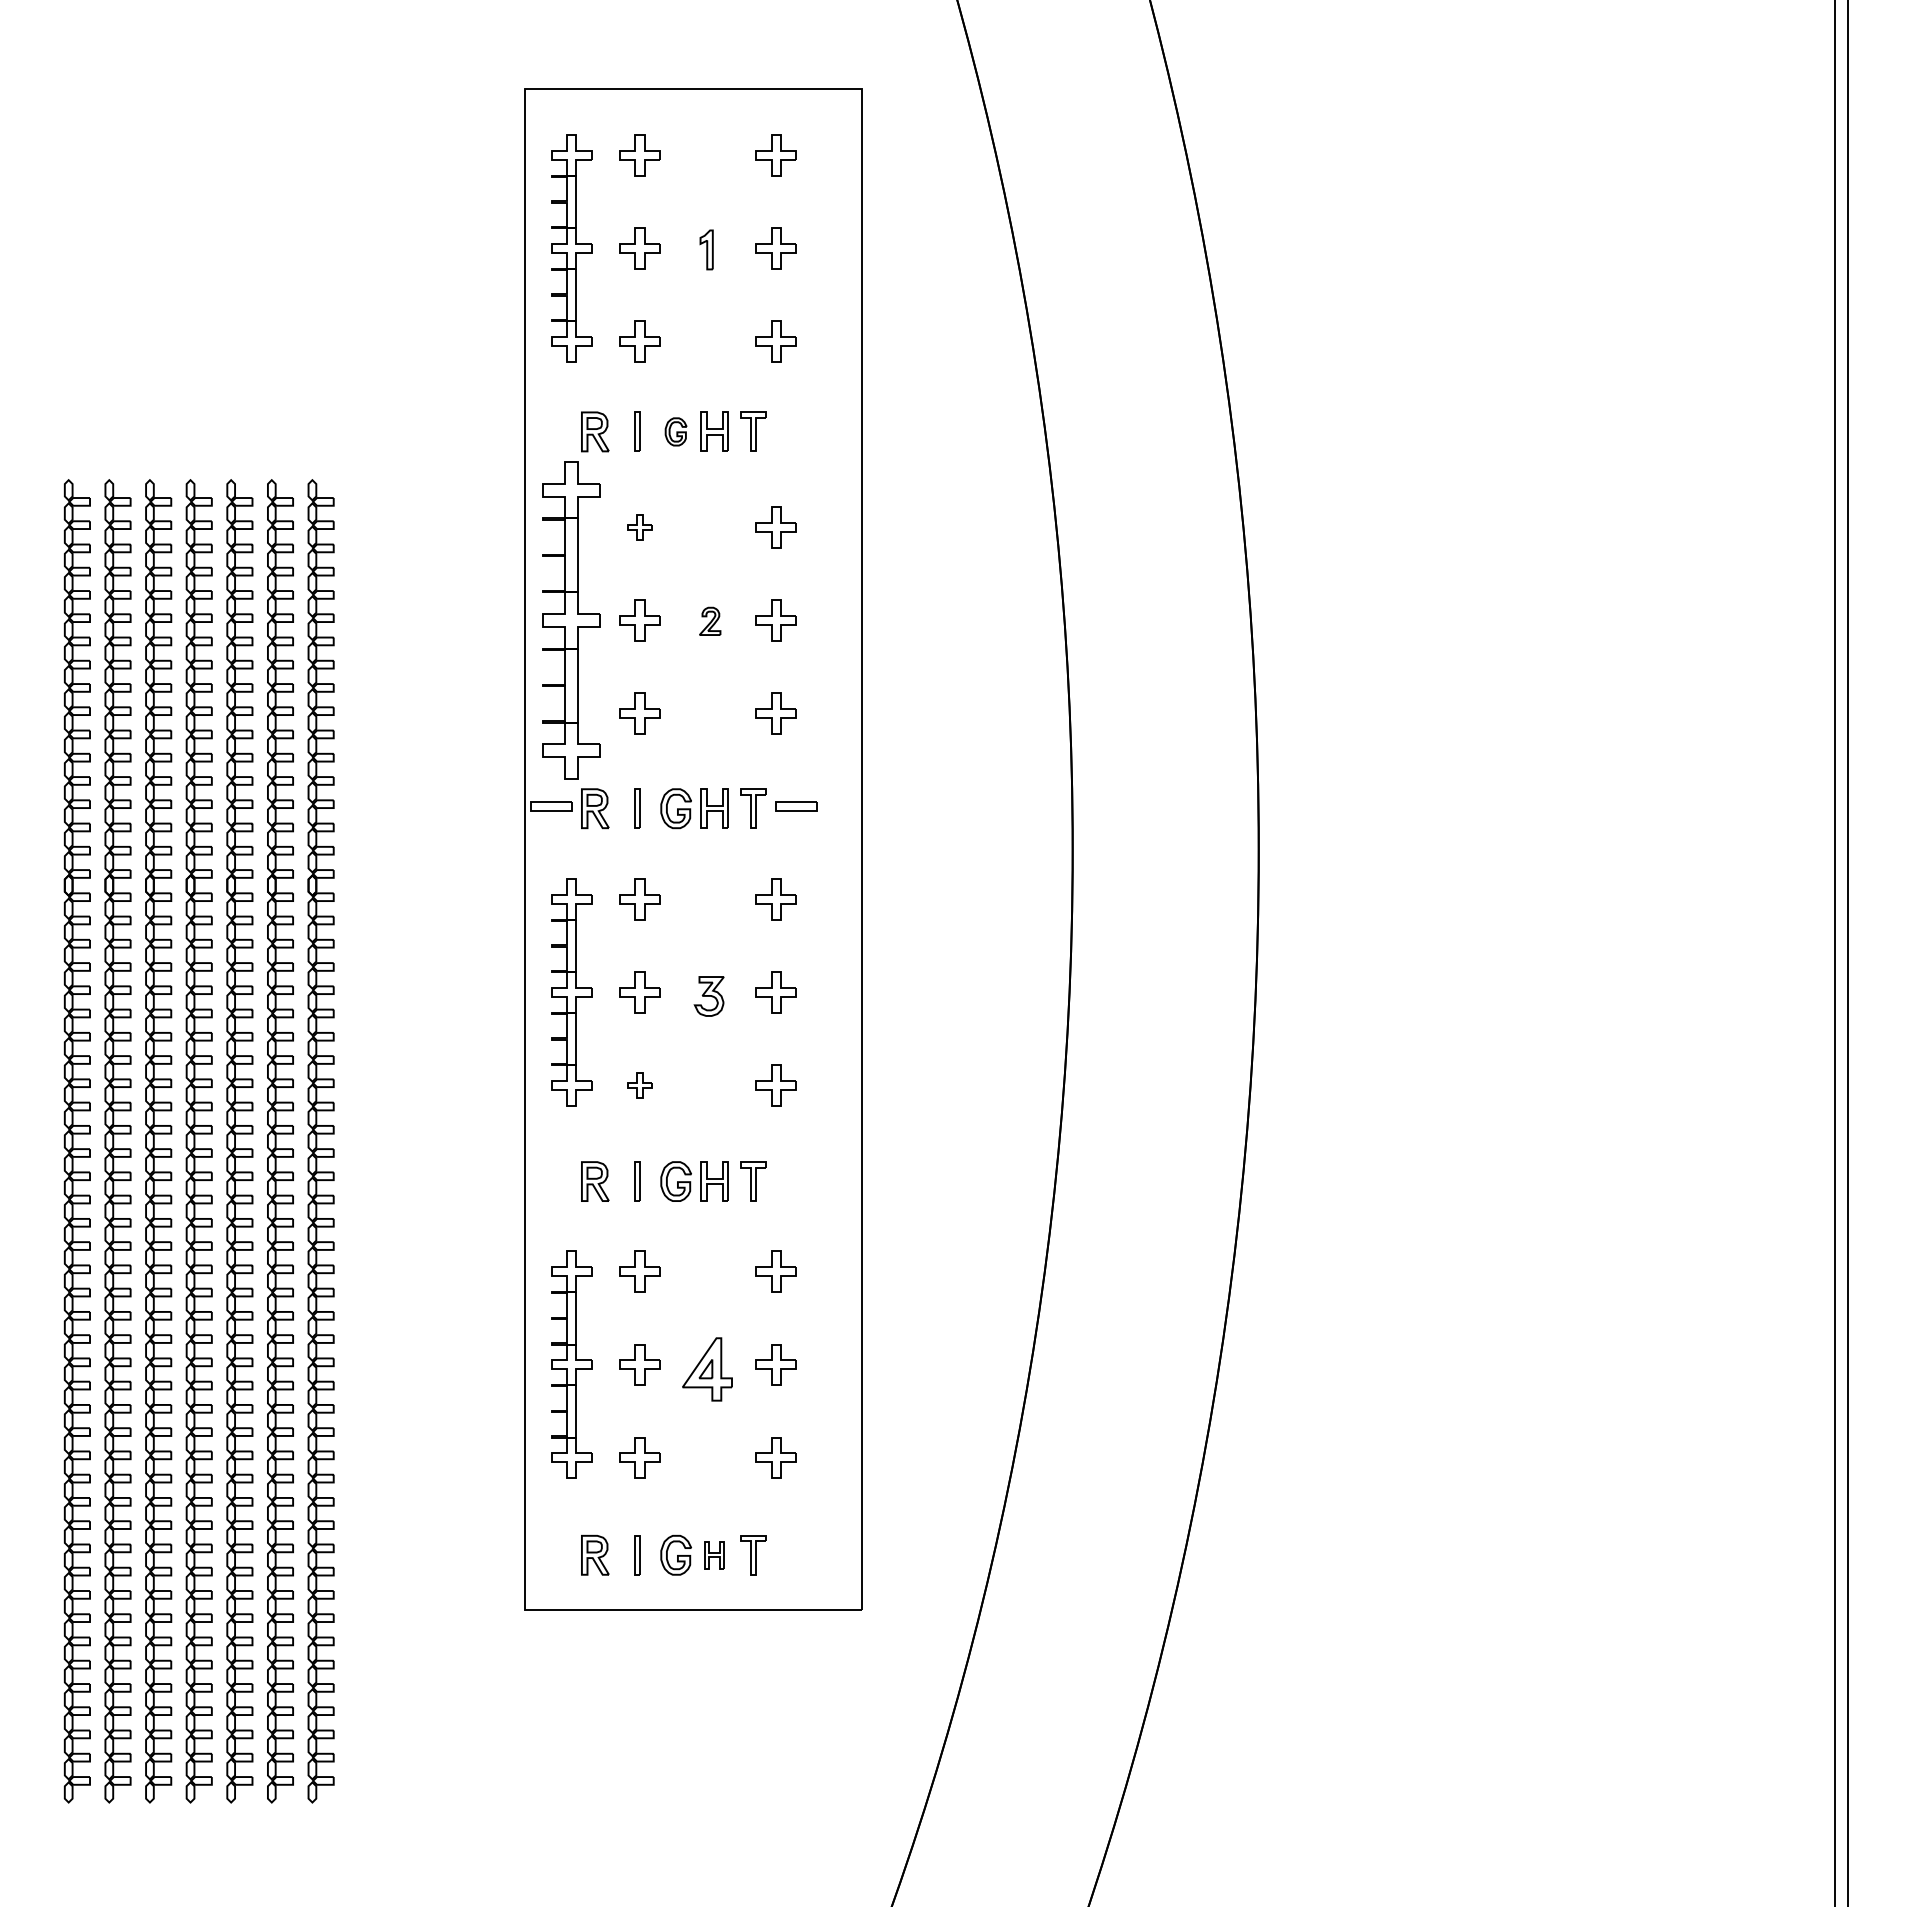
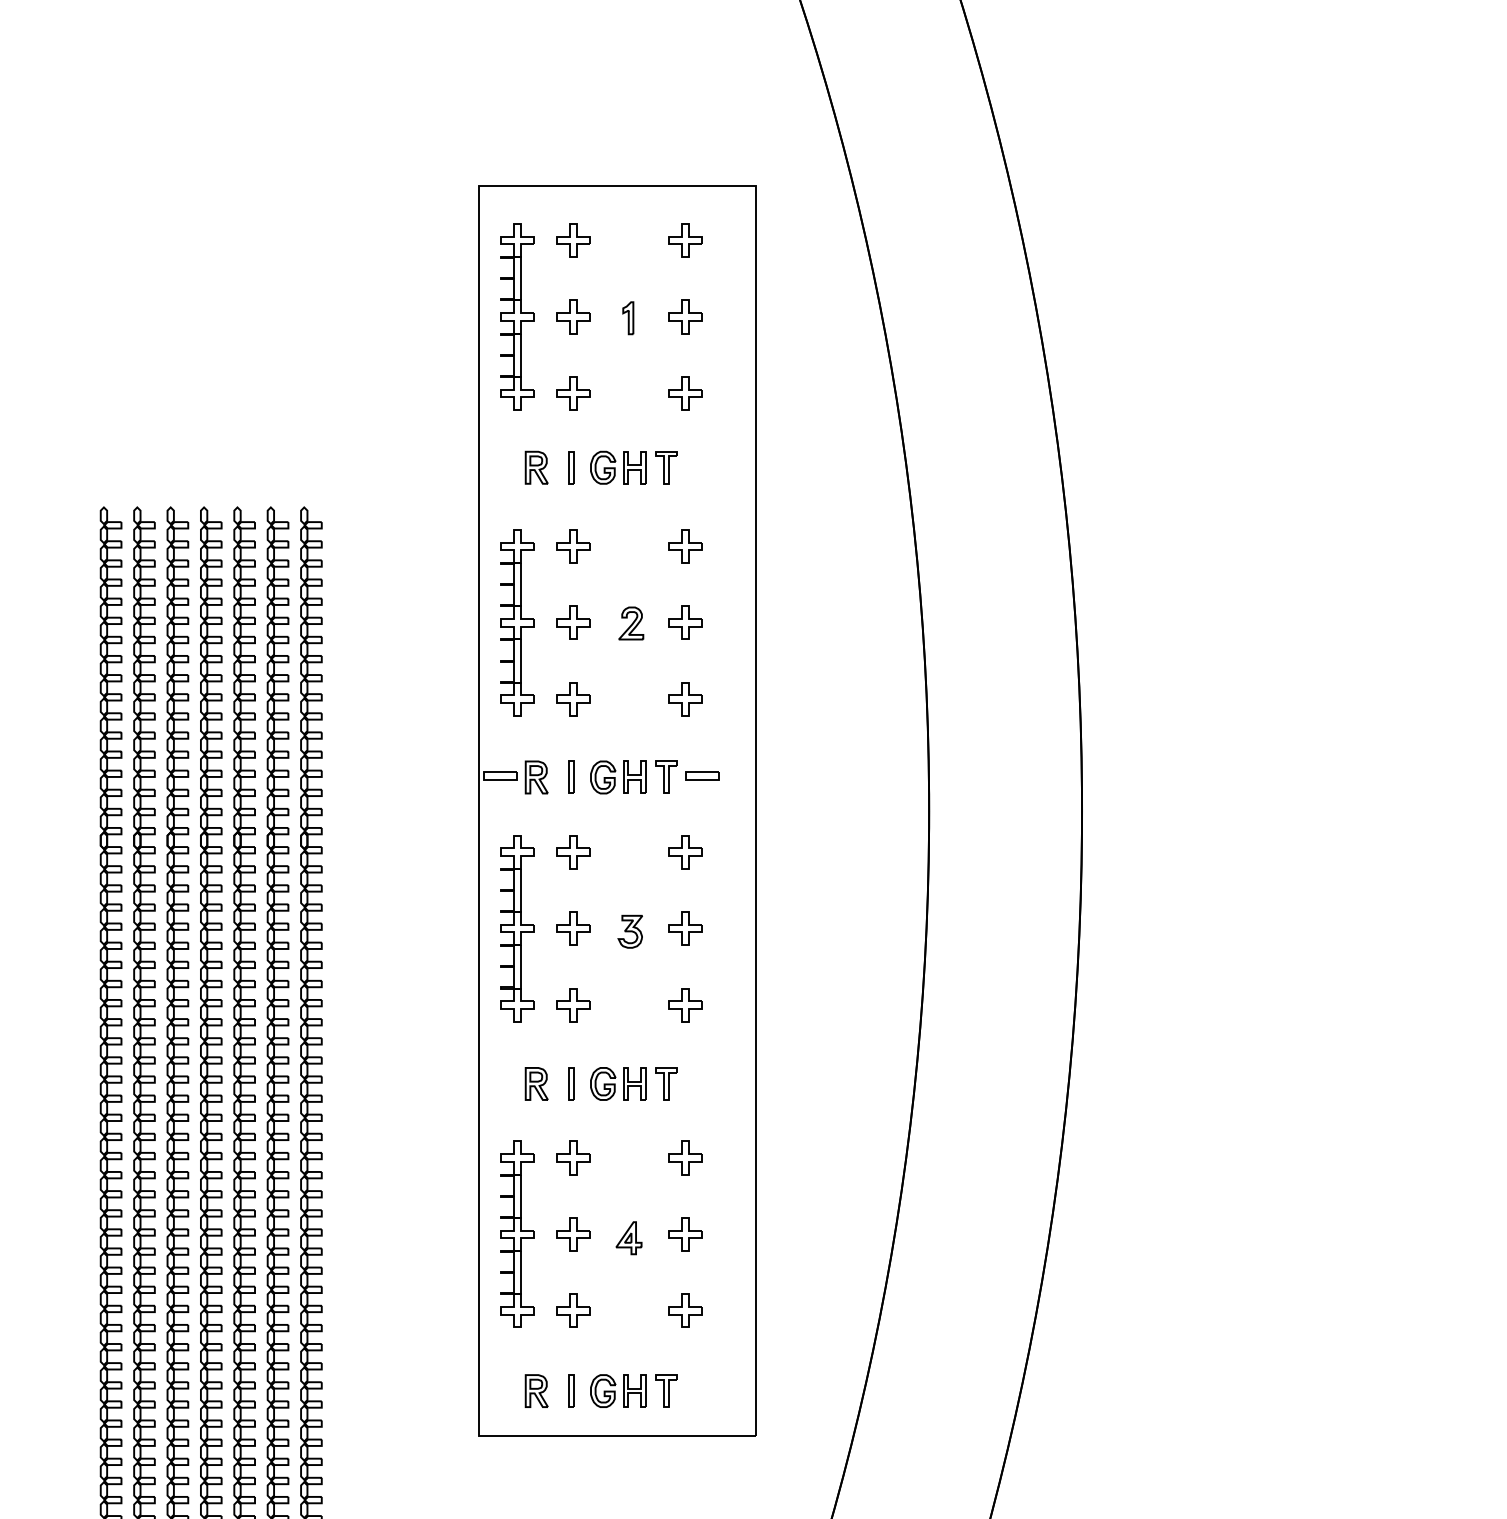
part: (675, 431) -> (602, 467), size x1.43
part: (639, 527) -> (573, 546), size x1.67
part: (571, 620) -> (517, 622), size x0.71
part: (709, 621) -> (630, 623), size x1.43
part: (639, 1085) -> (573, 1004), size x1.67
part: (707, 1368) -> (628, 1237), size x0.62
part: (714, 1555) -> (634, 1391), size x1.43

